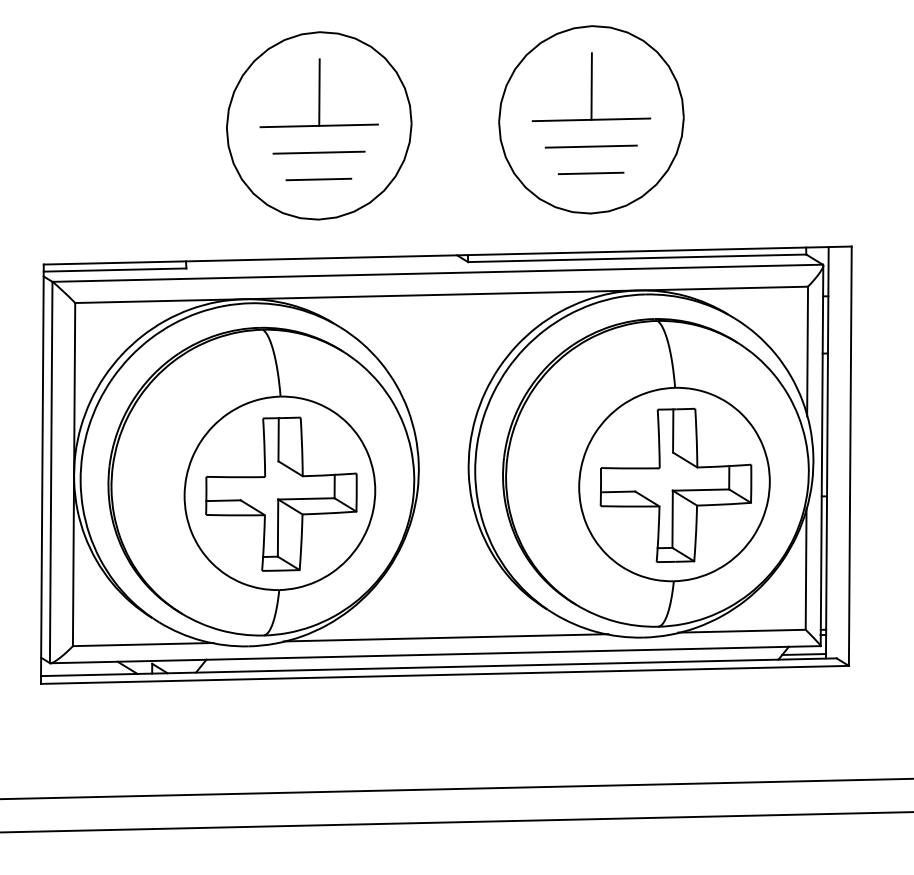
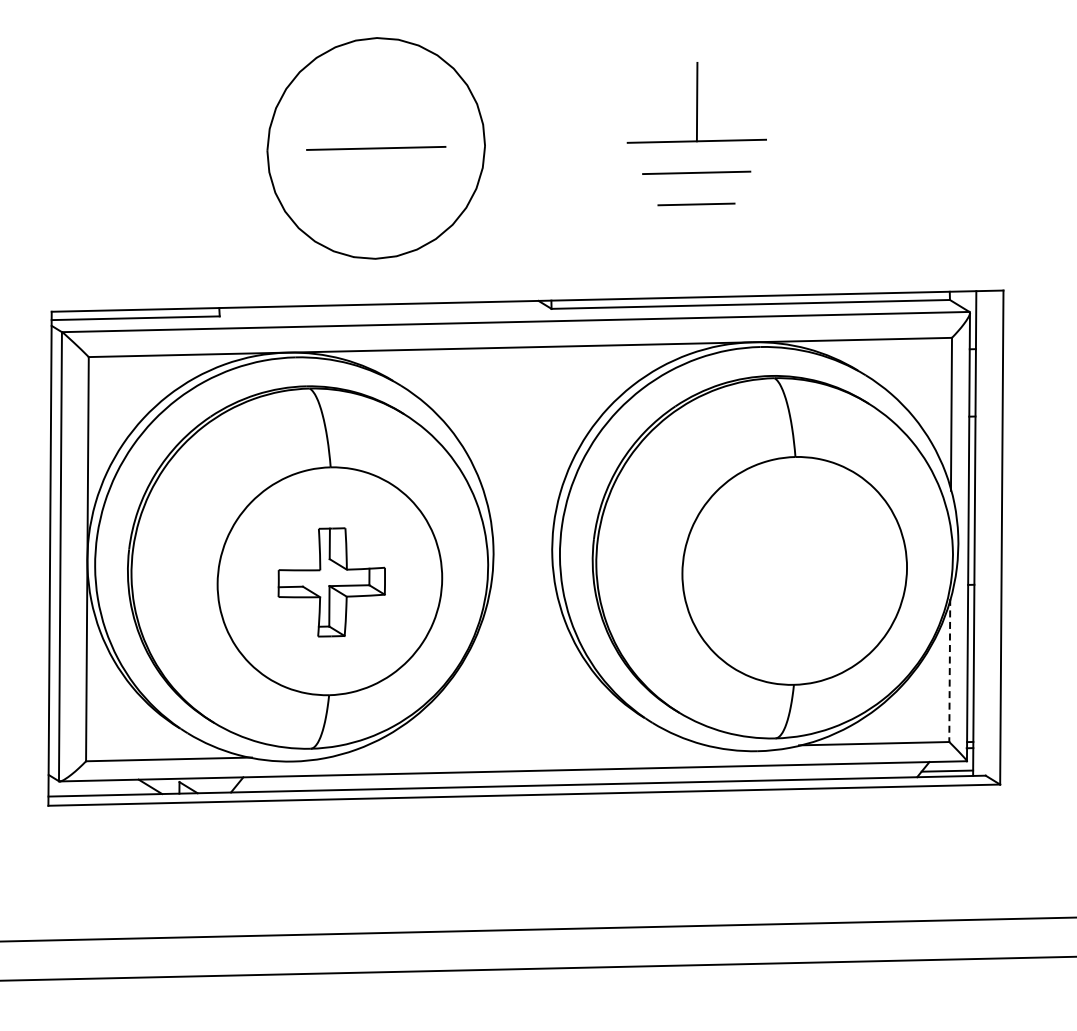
line: (319, 92) -> (376, 109), removed
part: (591, 120) -> (696, 141), removed
line: (318, 152) -> (375, 179), removed
line: (318, 179) -> (375, 211), removed
part: (676, 485) -> (796, 571), removed
part: (281, 494) -> (331, 582), size x0.6
line: (805, 569) -> (949, 670), solid -> dashed
line: (445, 637) -> (525, 751), removed

